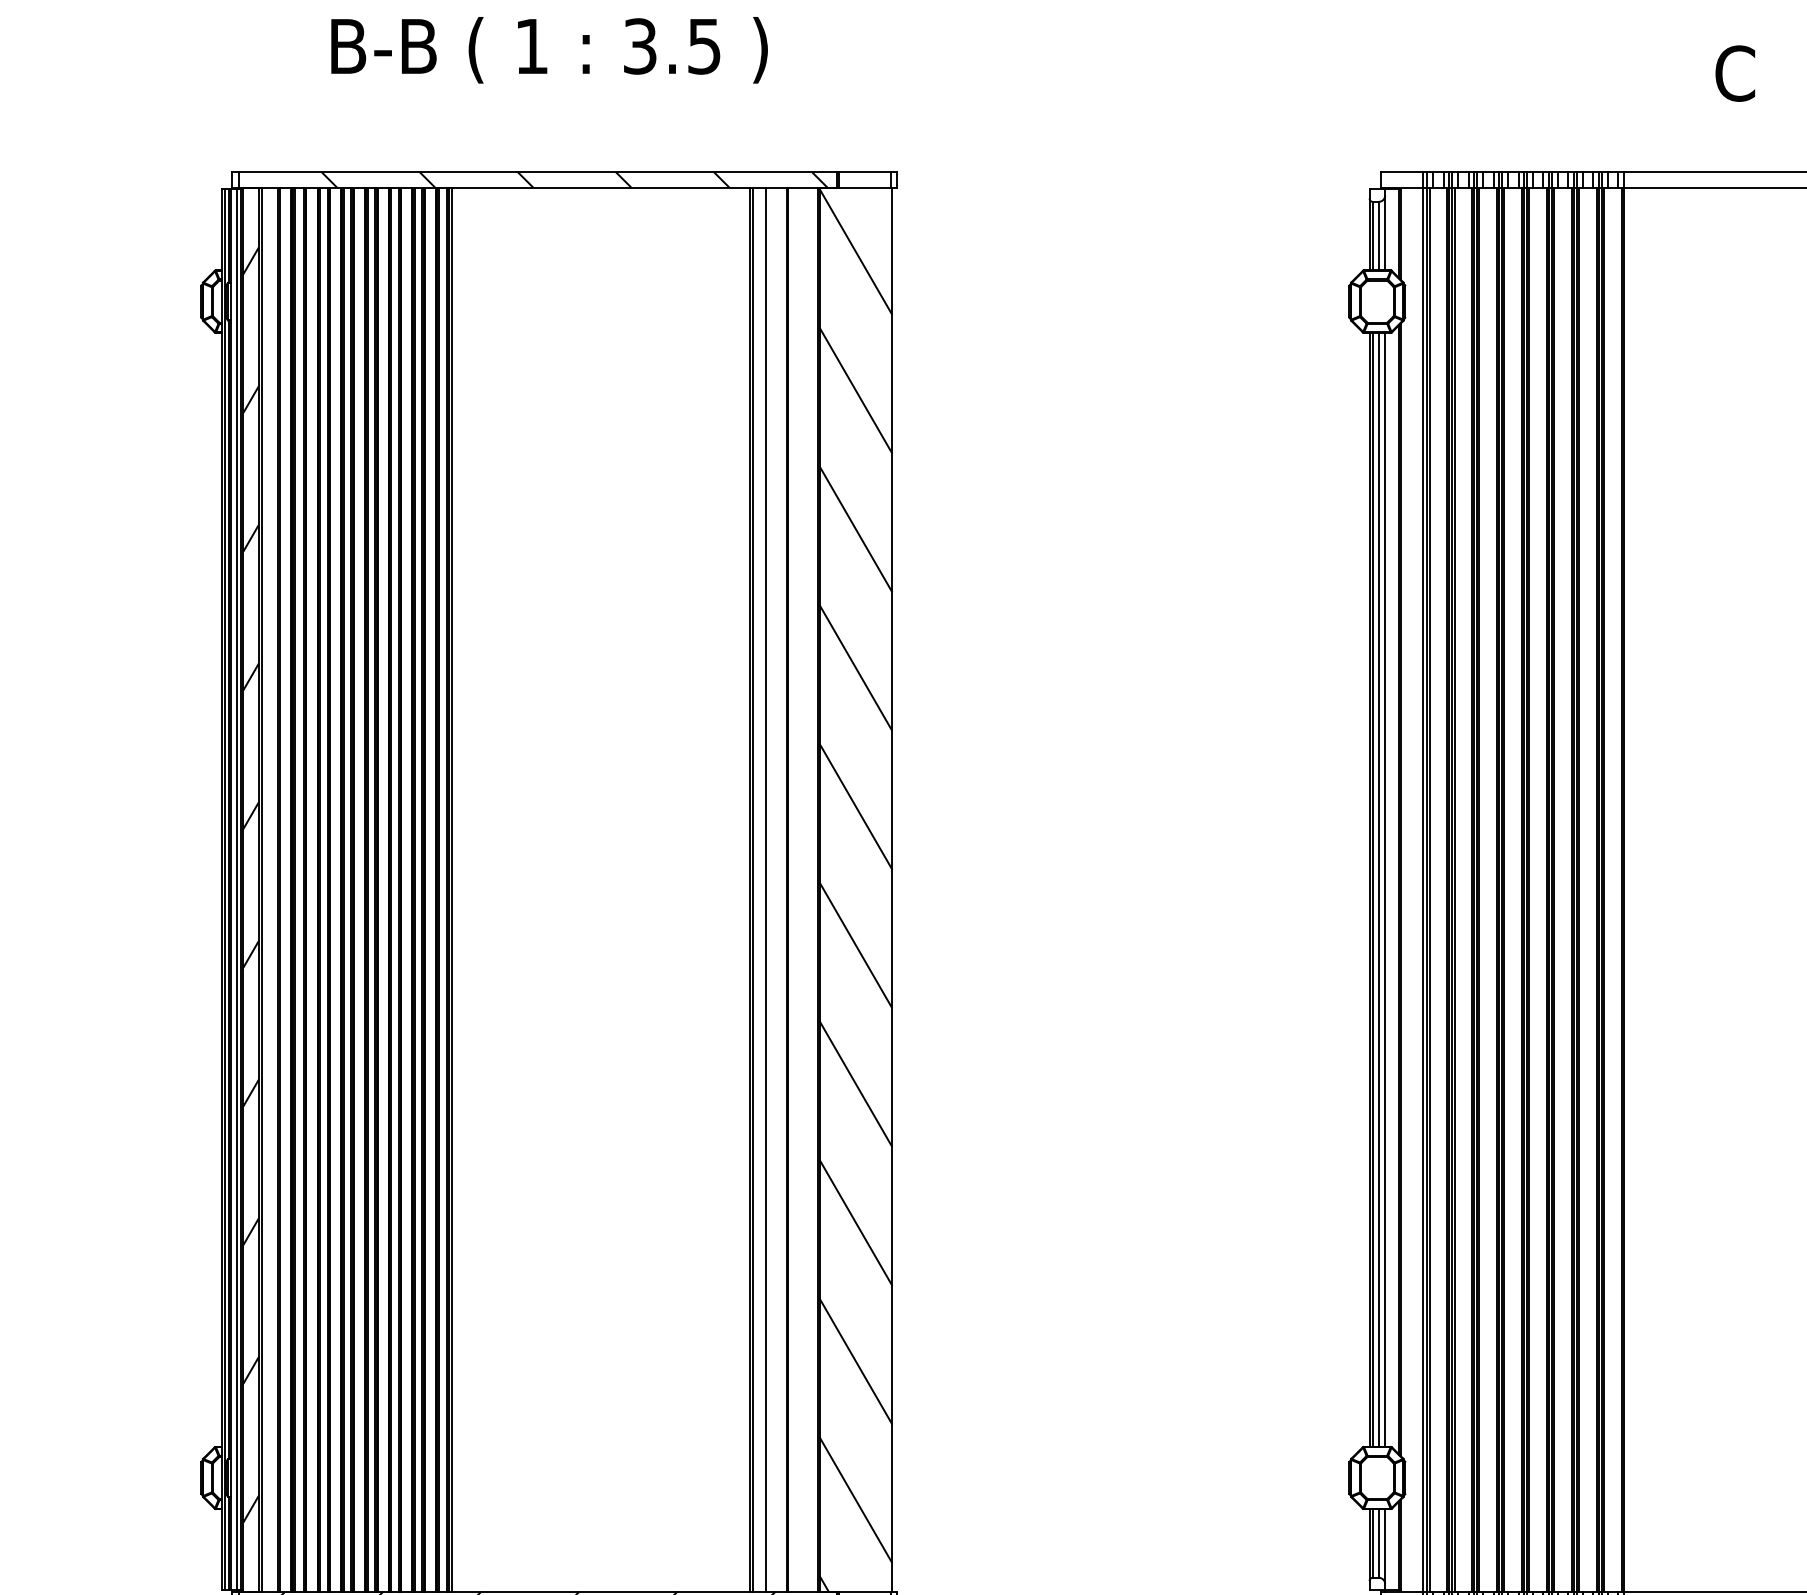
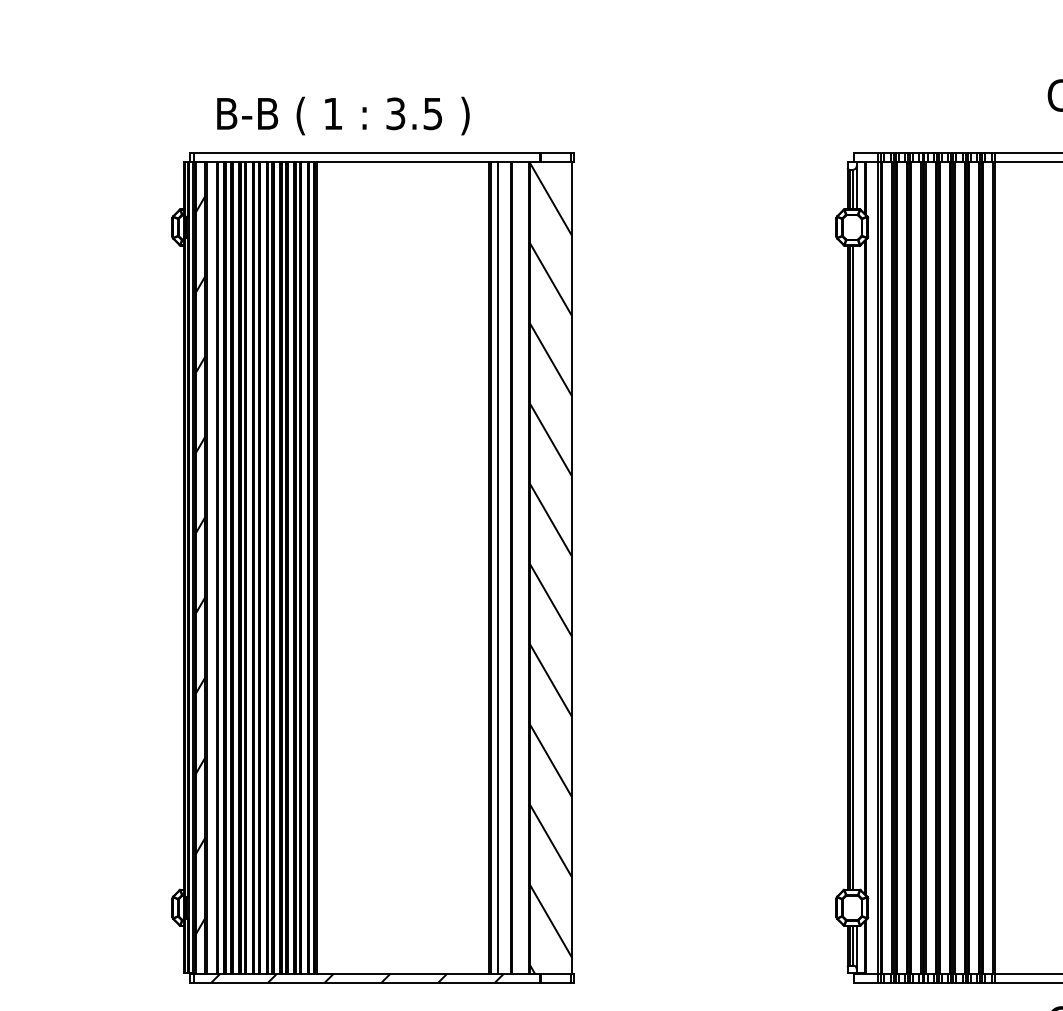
text: (549, 49) -> (343, 115), moved
hatch: (532, 178) -> (363, 156), removed
line: (1384, 889) -> (856, 567), removed

